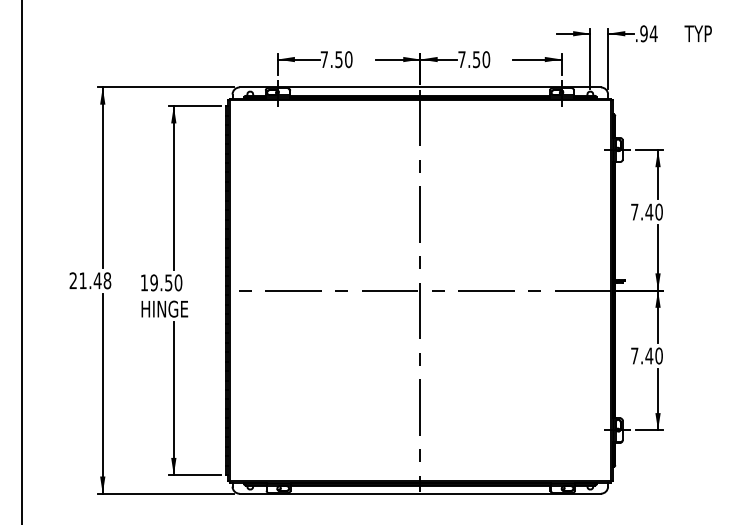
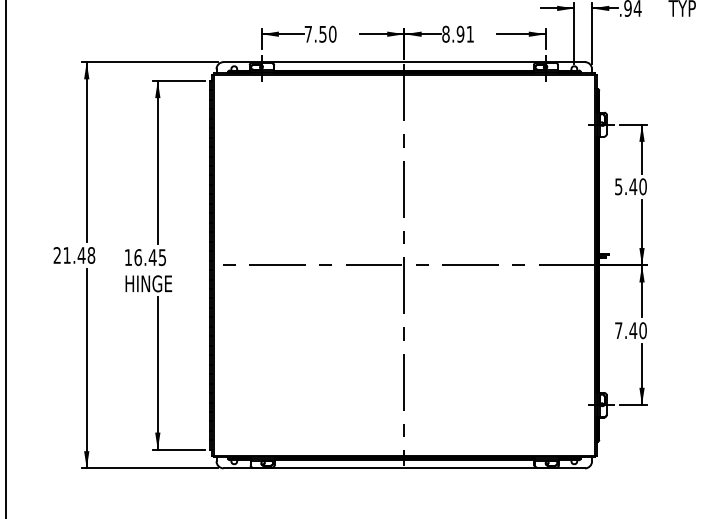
text: (474, 59) -> (458, 34), 7.50 -> 8.91
text: (634, 212) -> (618, 187), 7.40 -> 5.40
text: (166, 282) -> (150, 257), 19.50 -> 16.45

